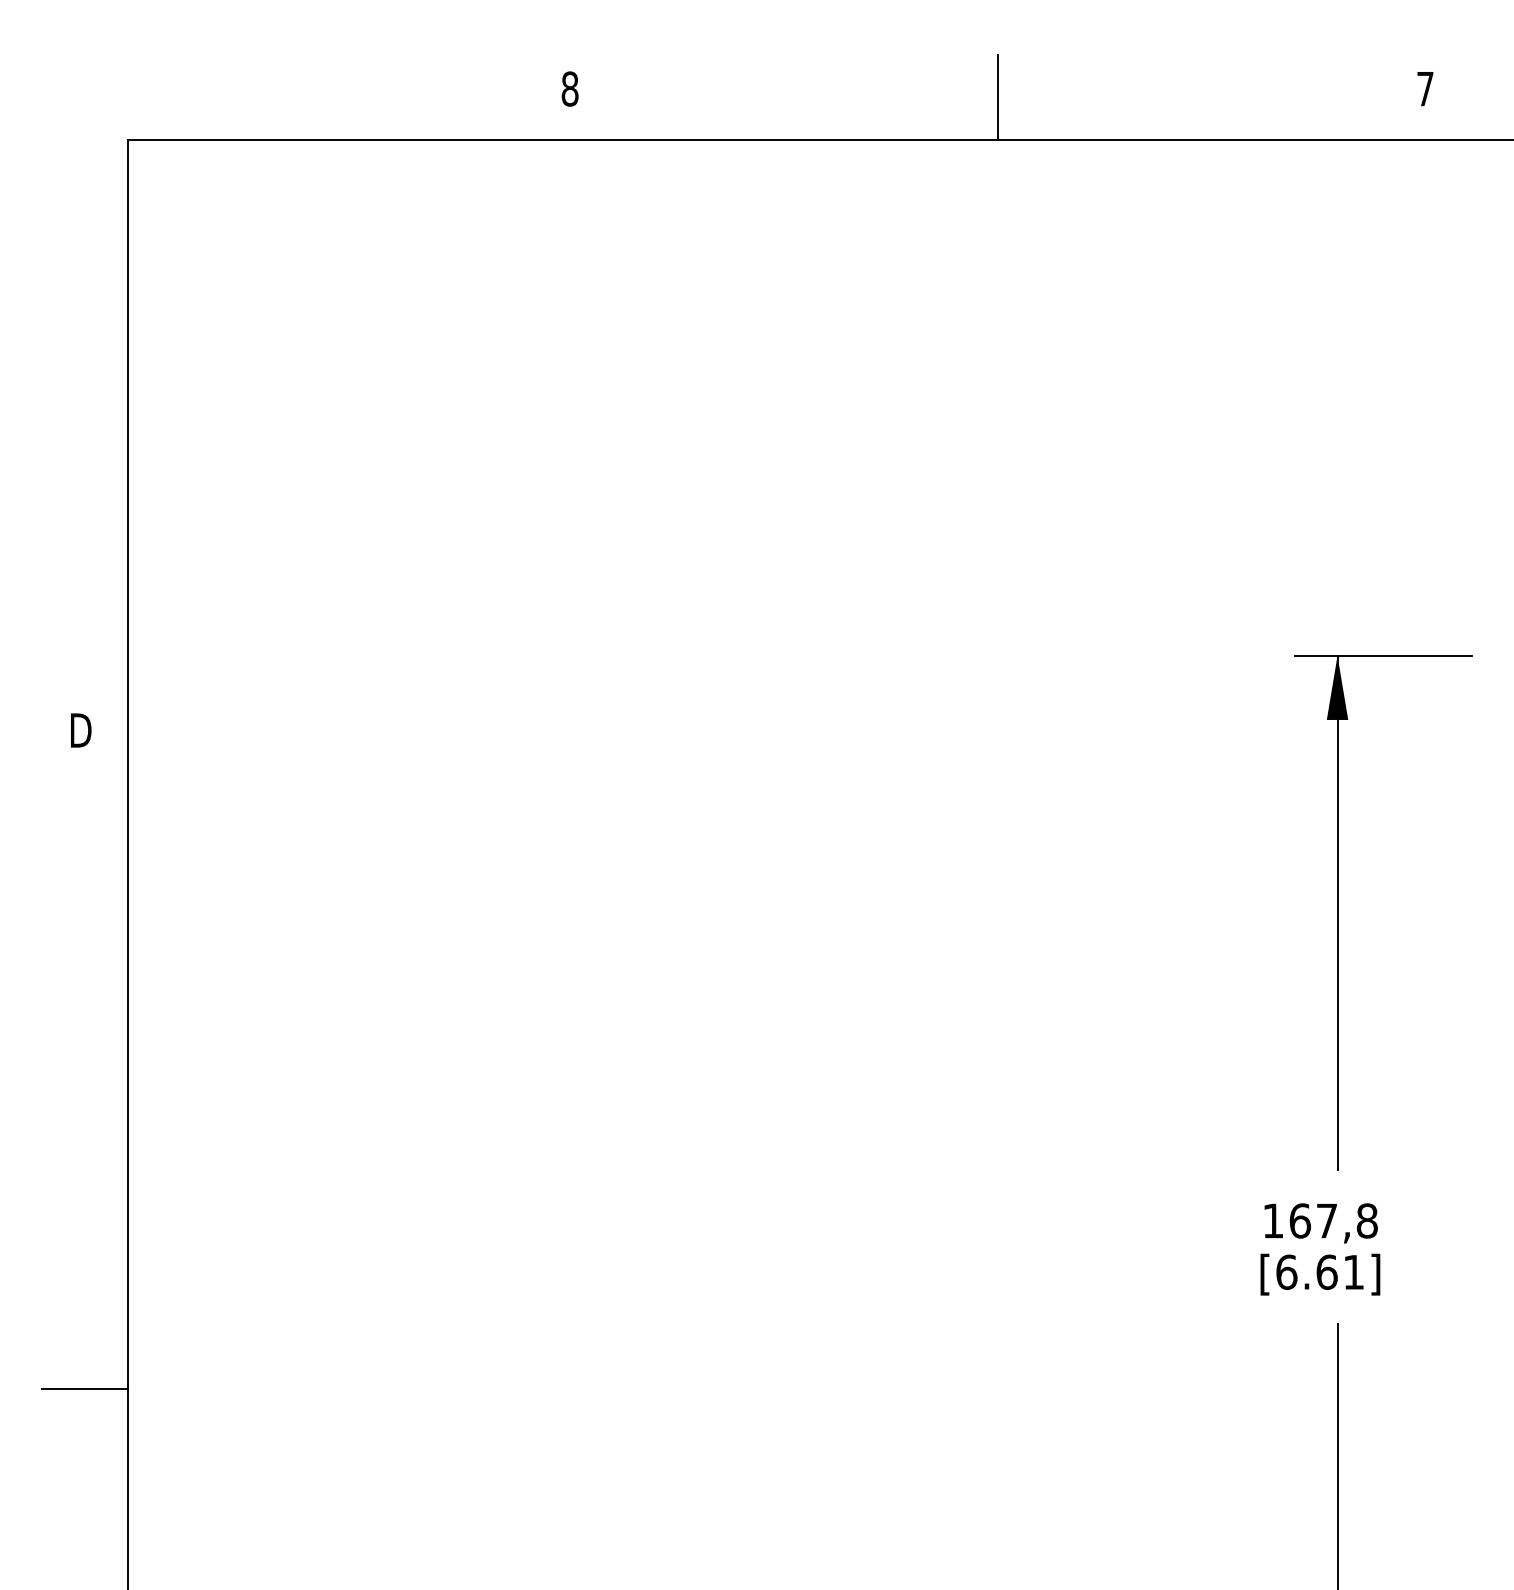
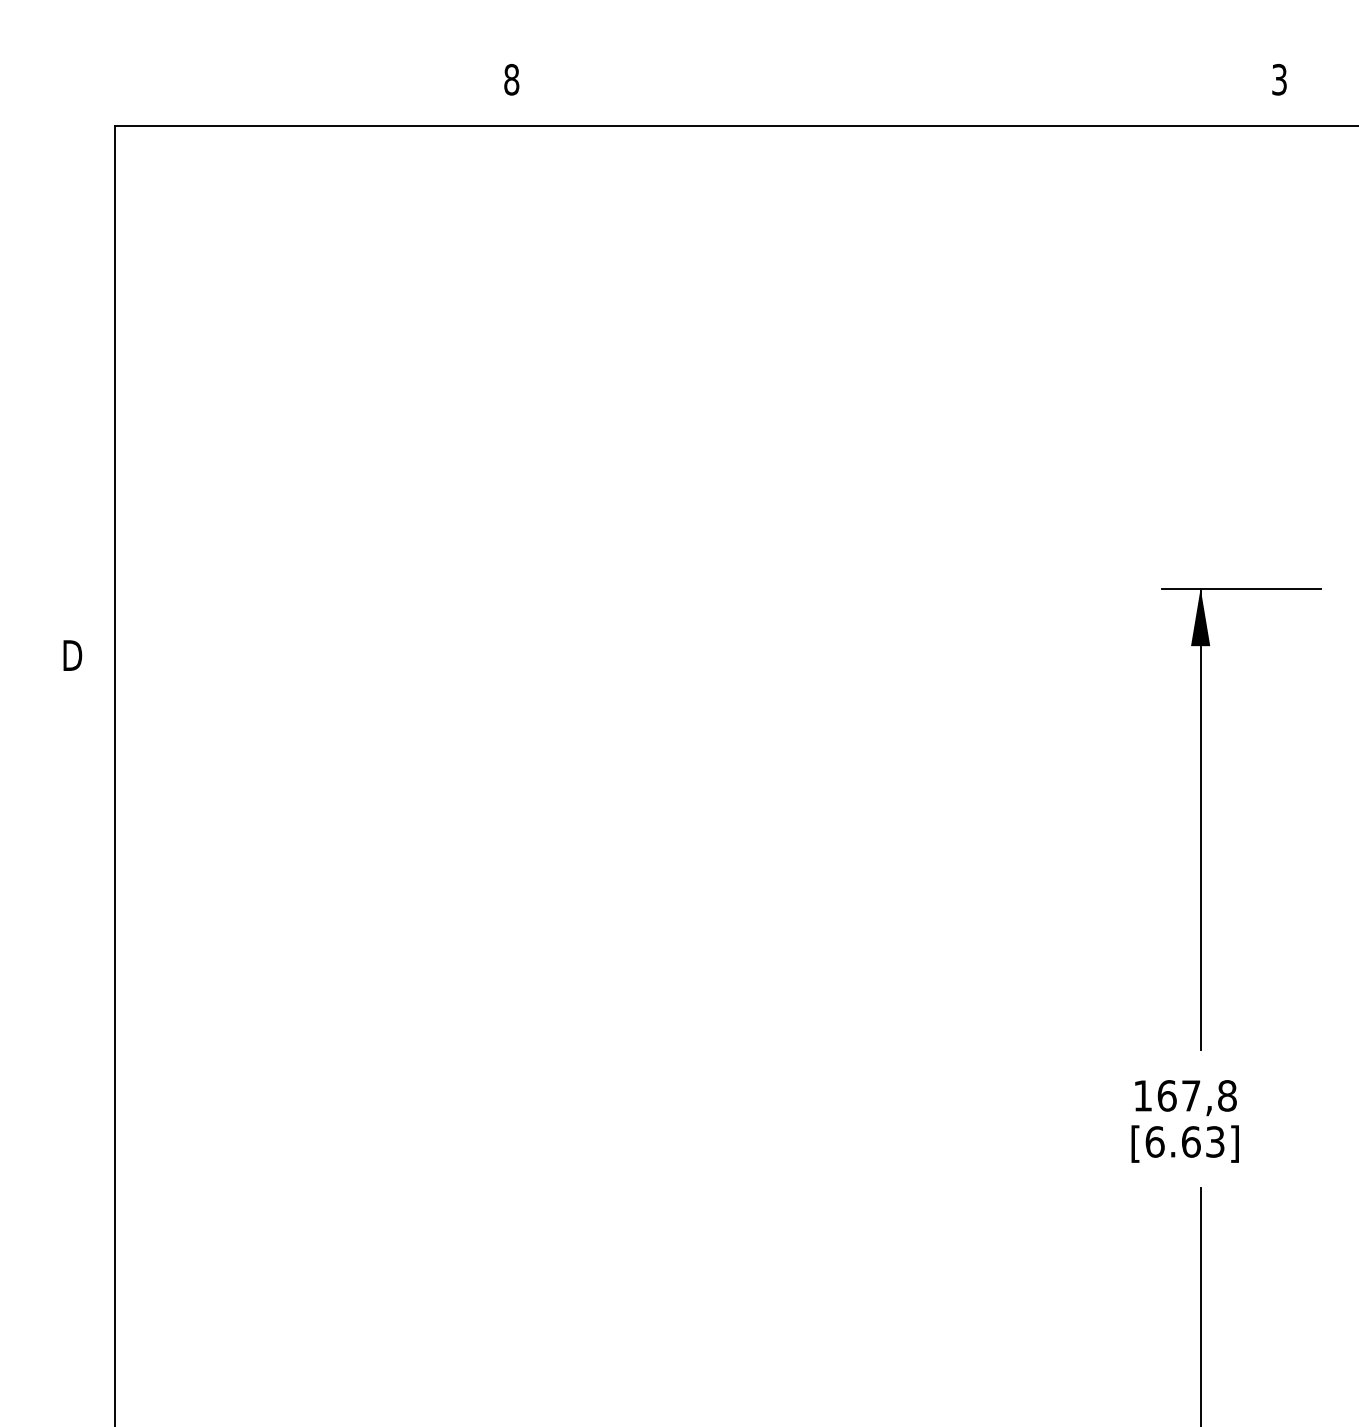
text: (1425, 88) -> (1279, 79), 7 -> 3
line: (997, 97) -> (895, 87), removed
text: (1353, 1271) -> (1214, 1141), [6.61] -> [6.63]
line: (84, 1389) -> (75, 1247), removed

